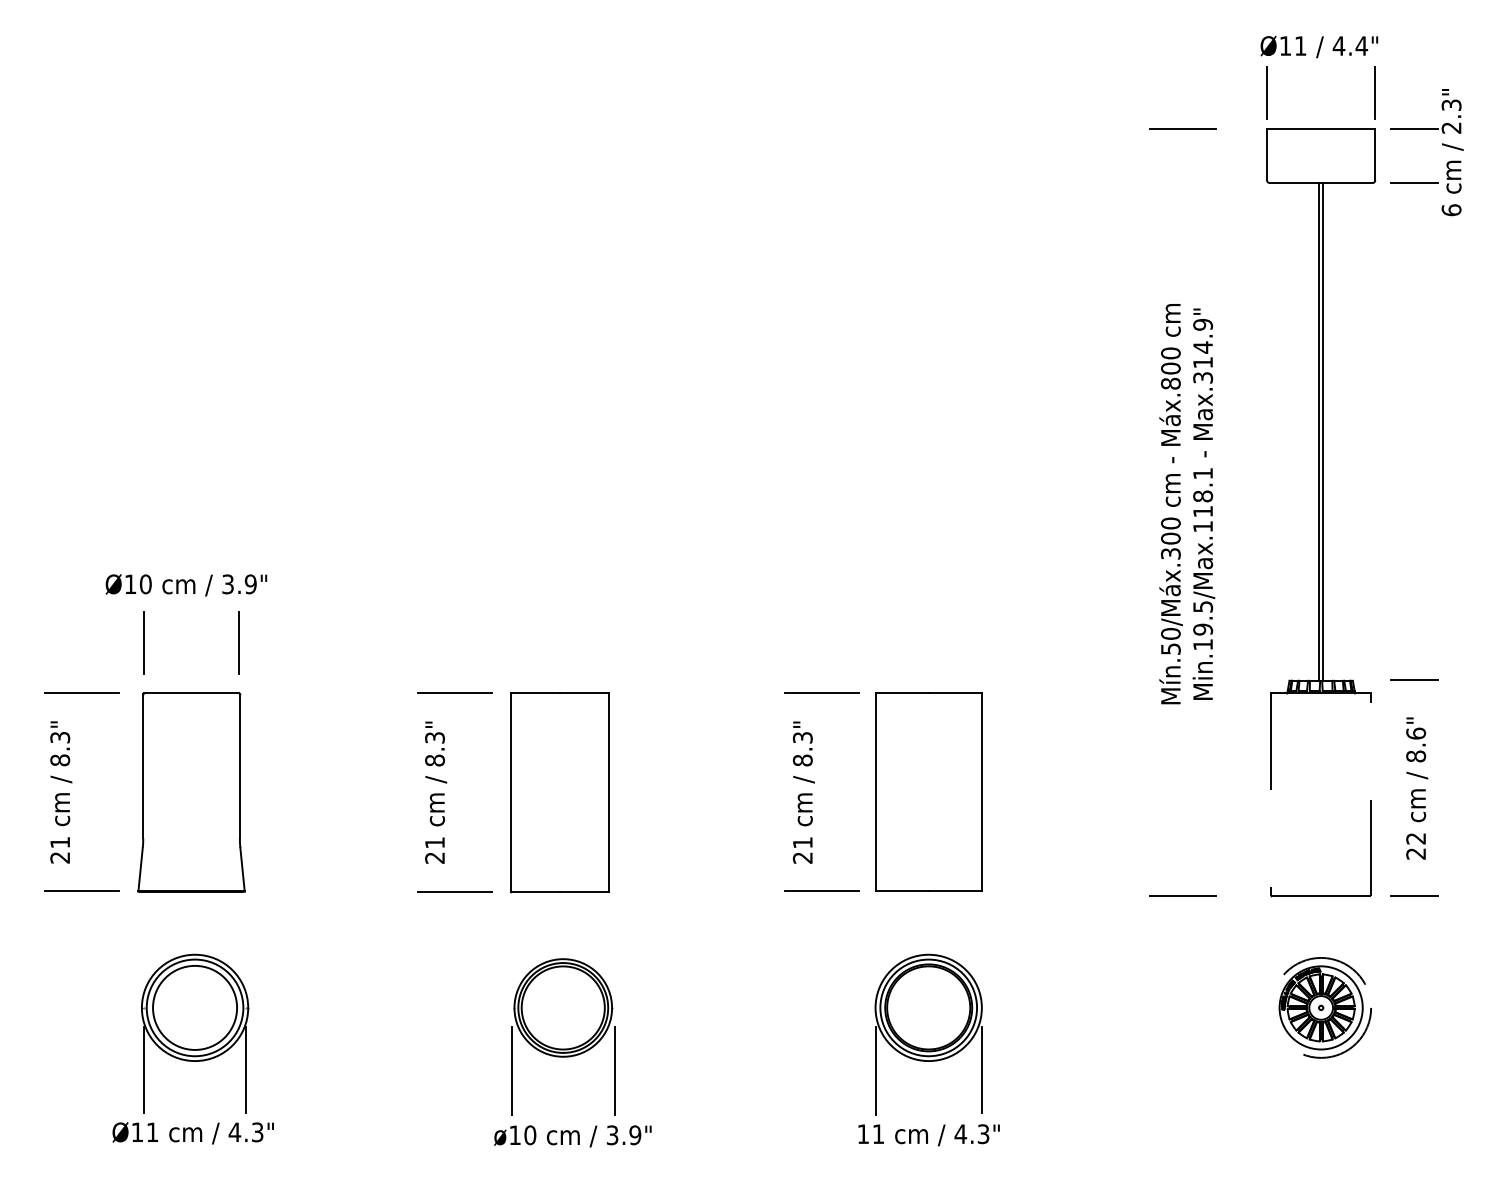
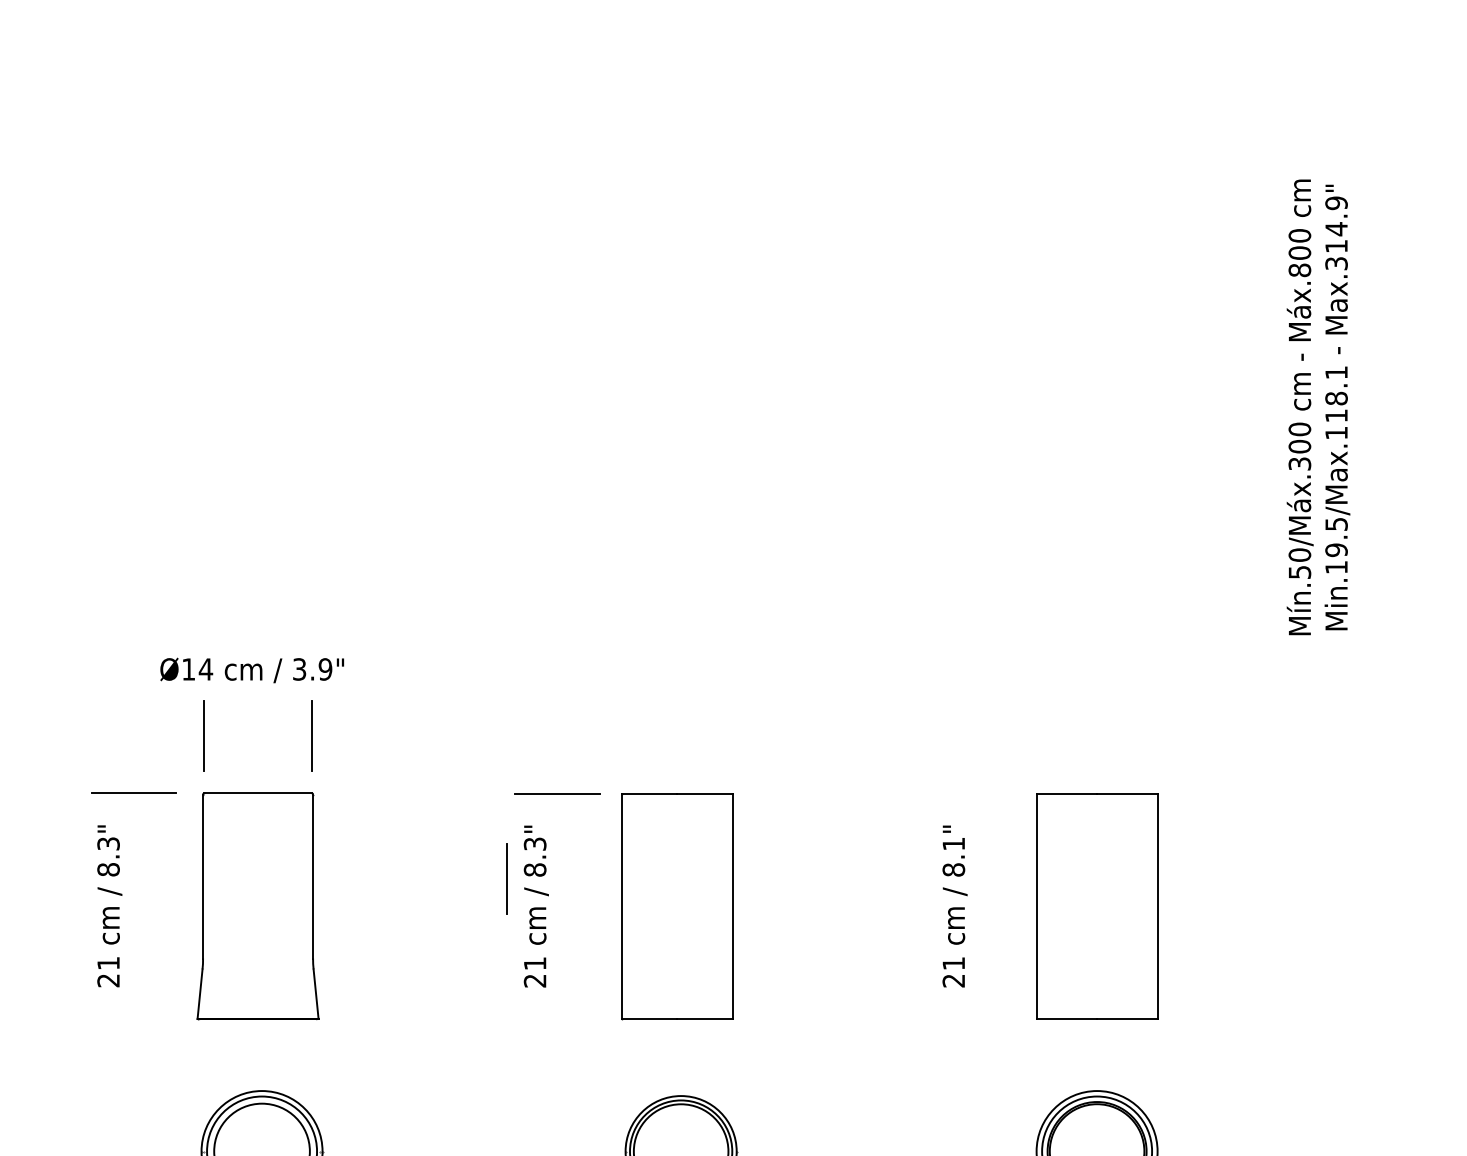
line: (1182, 128) -> (1385, 150), removed
text: (1187, 504) -> (1318, 407), moved
text: (145, 584) -> (205, 669), Ø10 -> Ø14
line: (822, 693) -> (976, 793), removed
text: (802, 737) -> (953, 843), 8.3" -> 8.1"
line: (409, 767) -> (506, 877), added
line: (82, 891) -> (133, 1019), removed
line: (454, 891) -> (557, 1019), removed
line: (822, 891) -> (976, 1019), removed
line: (1182, 896) -> (1385, 1024), removed

